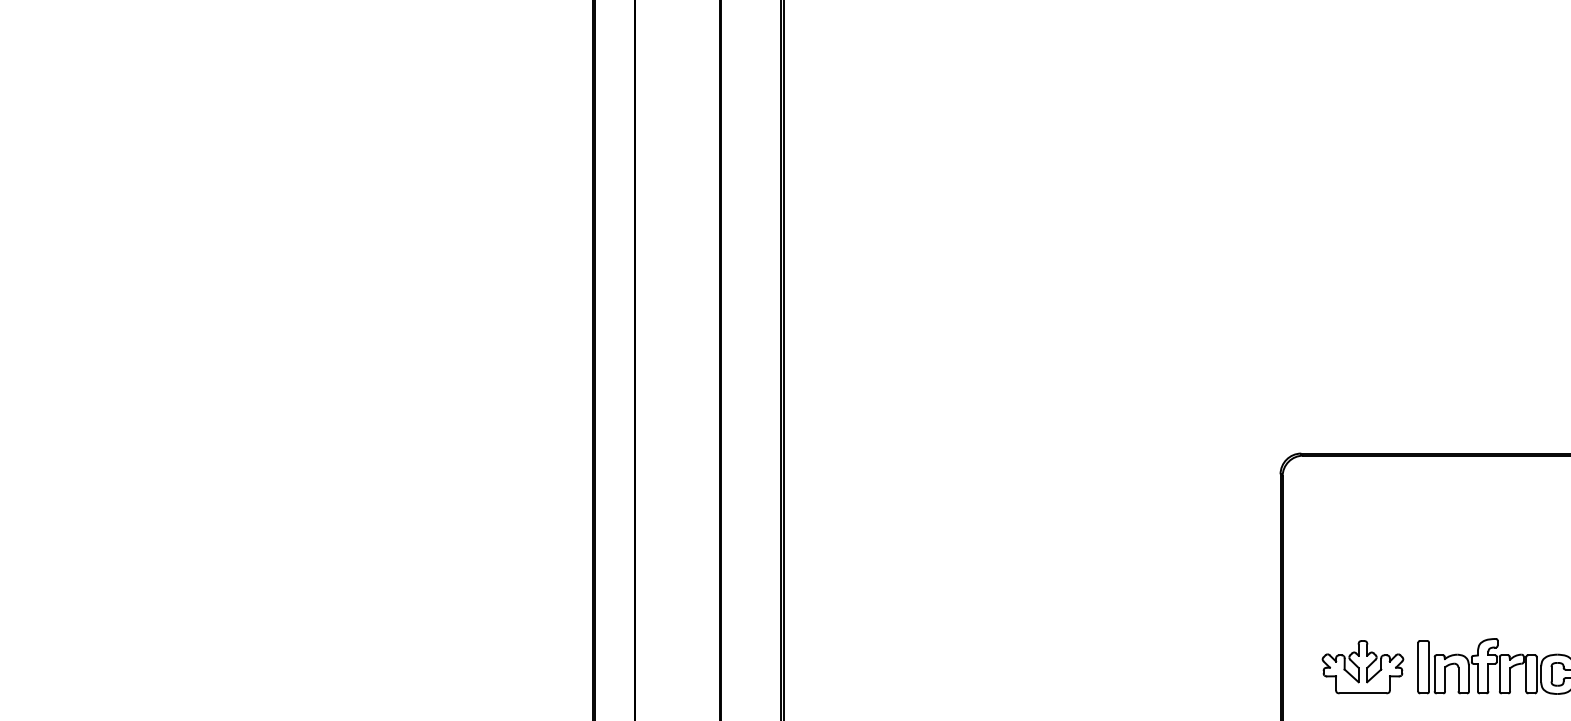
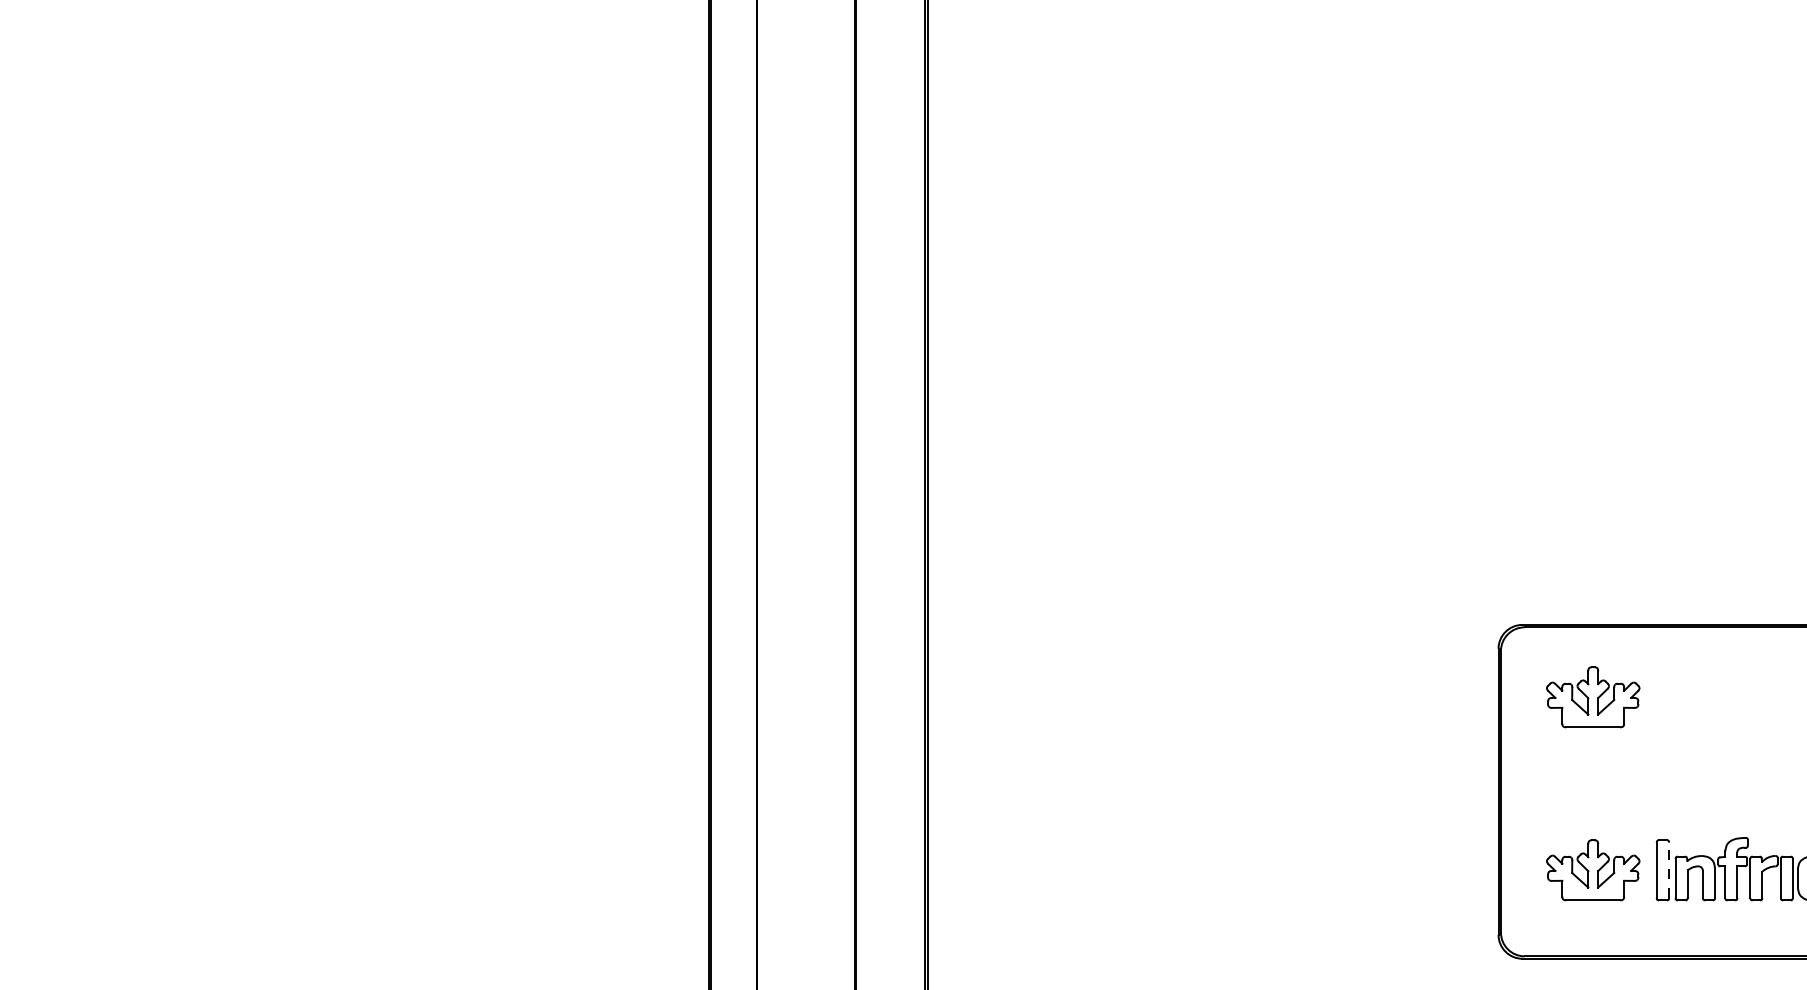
part: (1363, 516) -> (1593, 697), added
line: (1429, 667) -> (1669, 870), solid -> dashed

